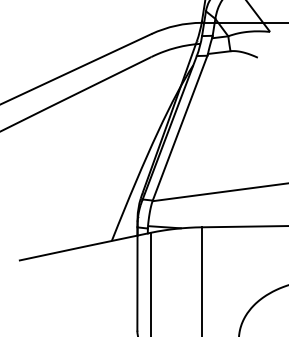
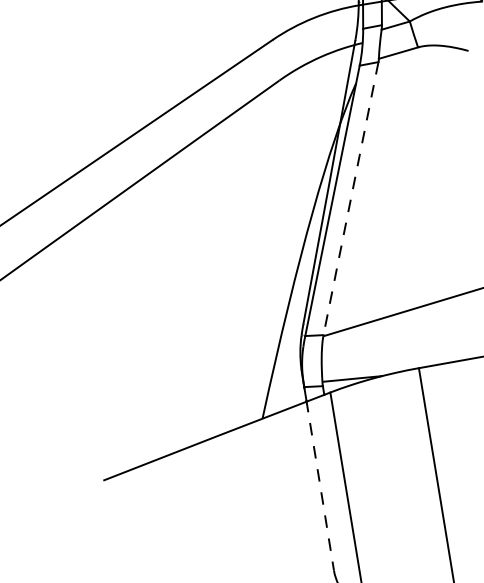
line: (179, 128) -> (349, 199), solid -> dashed
line: (137, 276) -> (318, 474), solid -> dashed

